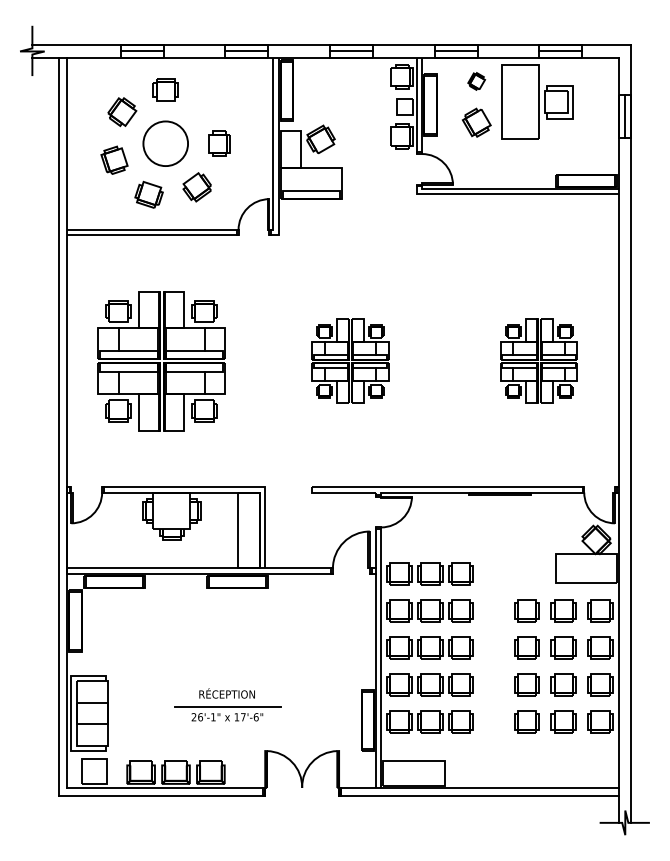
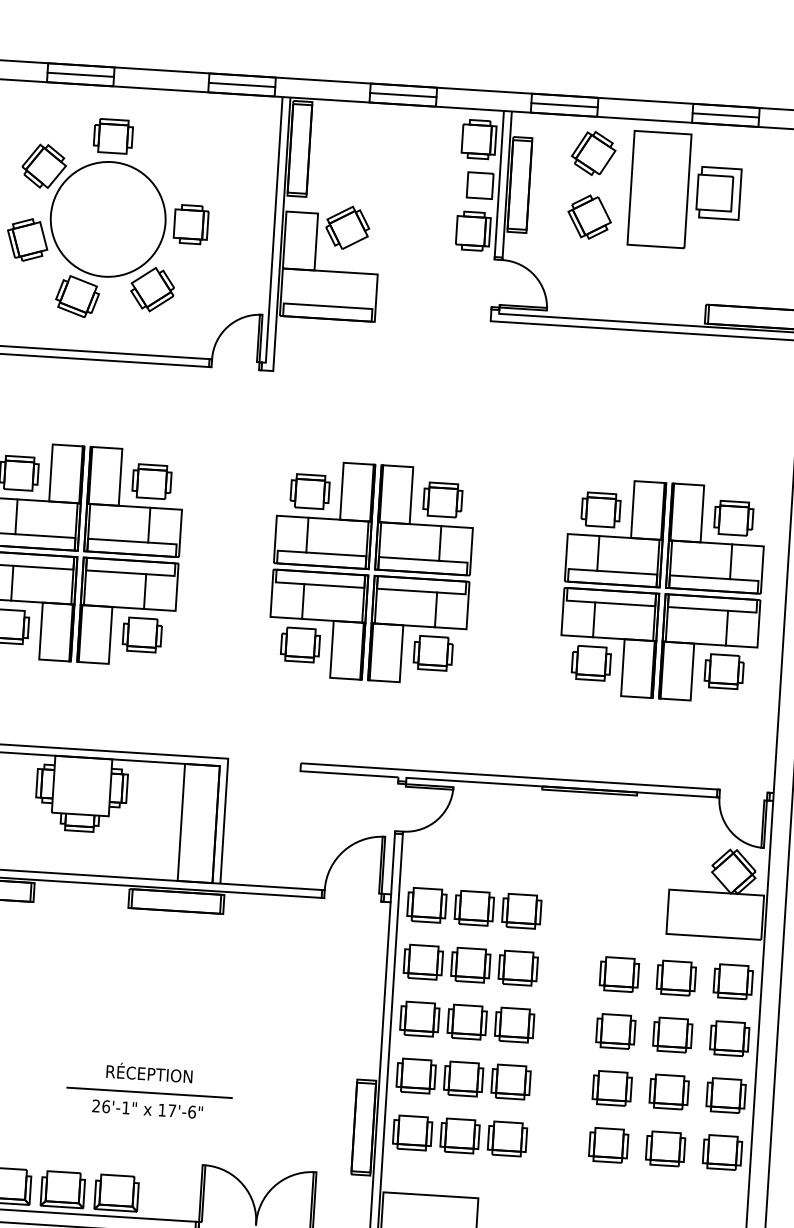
part: (476, 81) -> (593, 153), size x1.67
circle: (165, 143) -> (107, 218), size x1.67
part: (350, 361) -> (371, 572), size x1.67
part: (539, 361) -> (663, 591), size x1.67

